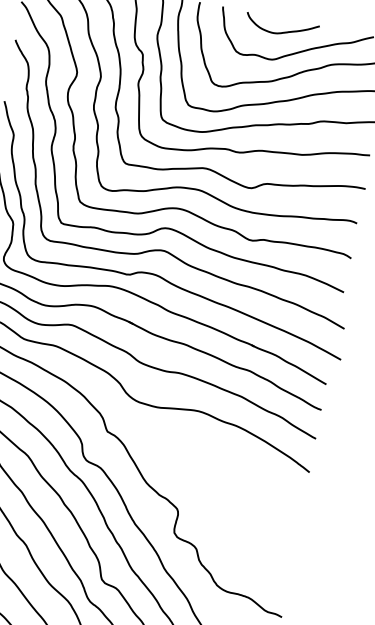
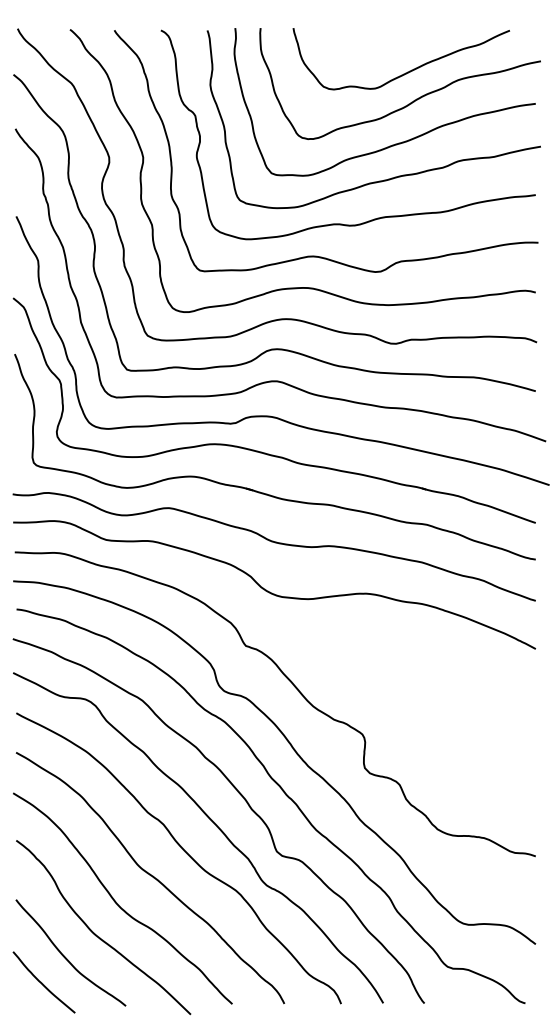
curve: (283, 32) -> (383, 47), removed

